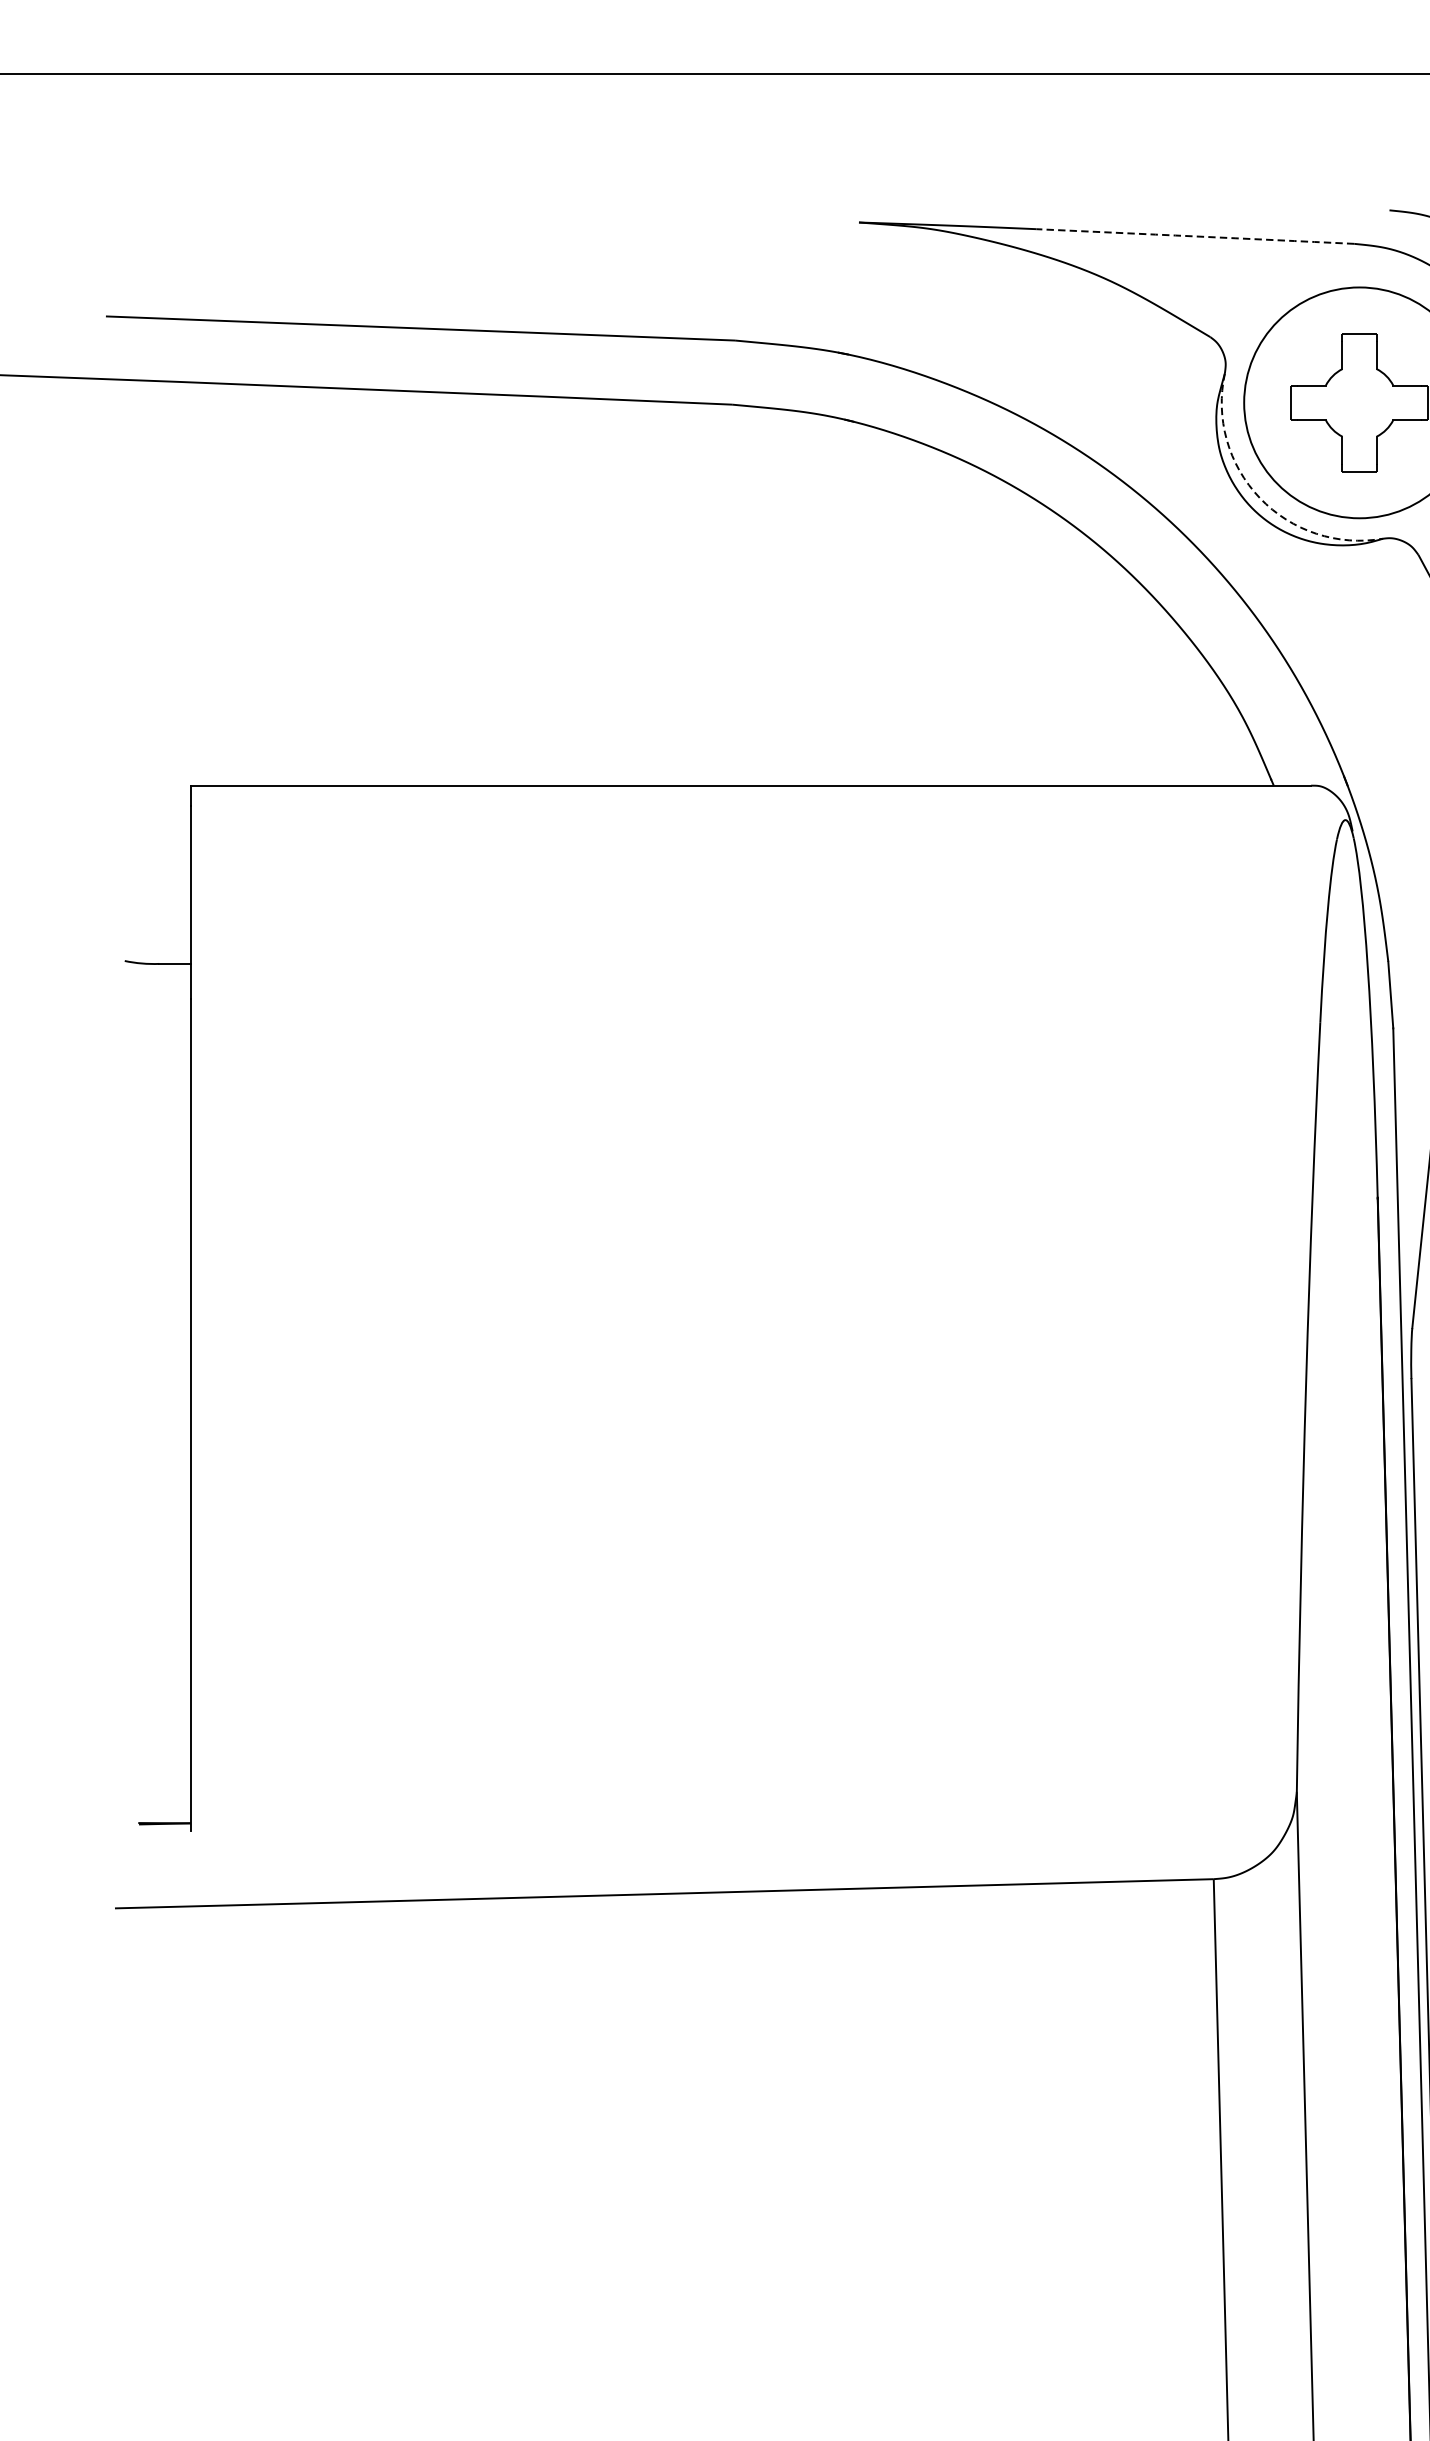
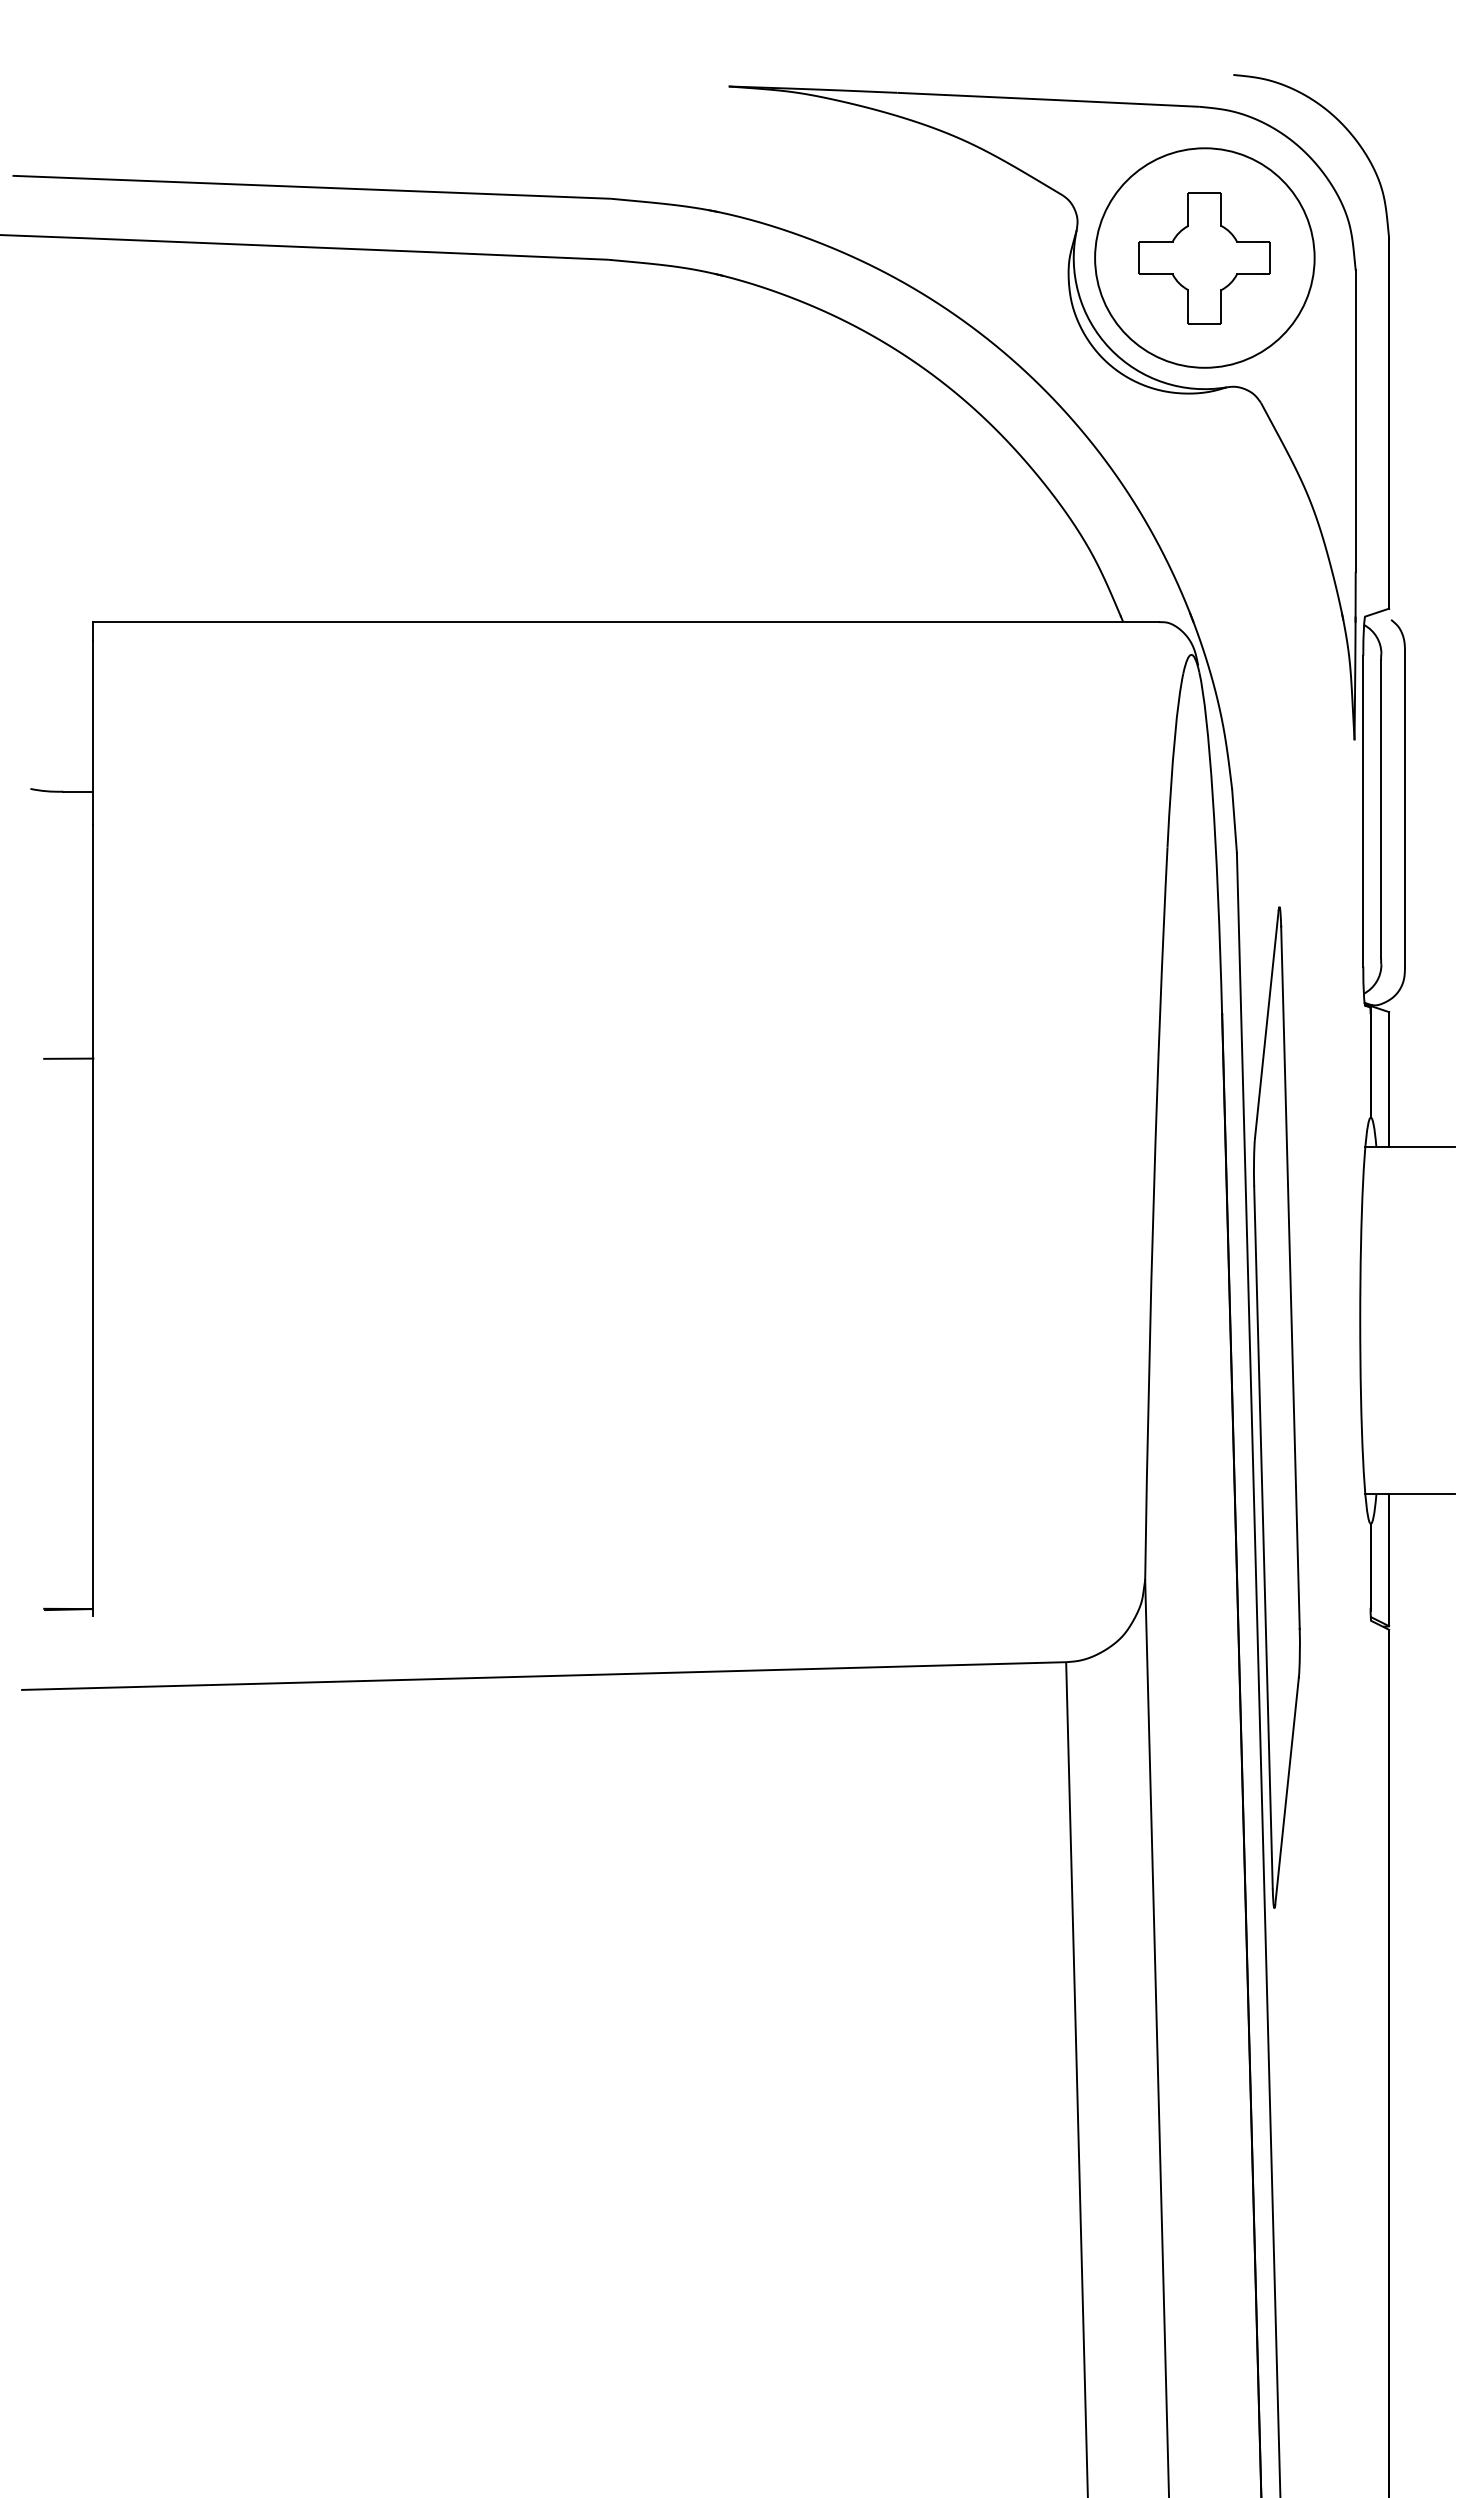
arc: (1195, 236) -> (1048, 99), dashed -> solid
arc: (1260, 497) -> (1110, 348), dashed -> solid
line: (164, 1244) -> (68, 1058), added

